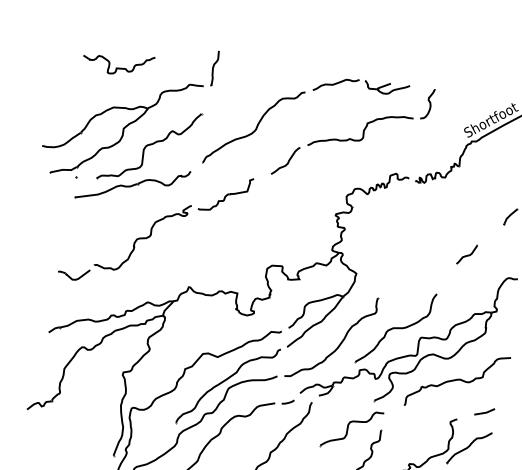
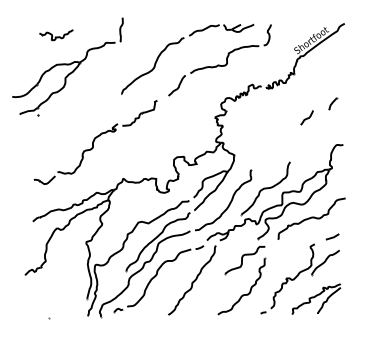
part: (118, 64) -> (56, 35), size x0.7
part: (139, 156) -> (78, 95), removed
curve: (467, 254) -> (307, 117), moved

